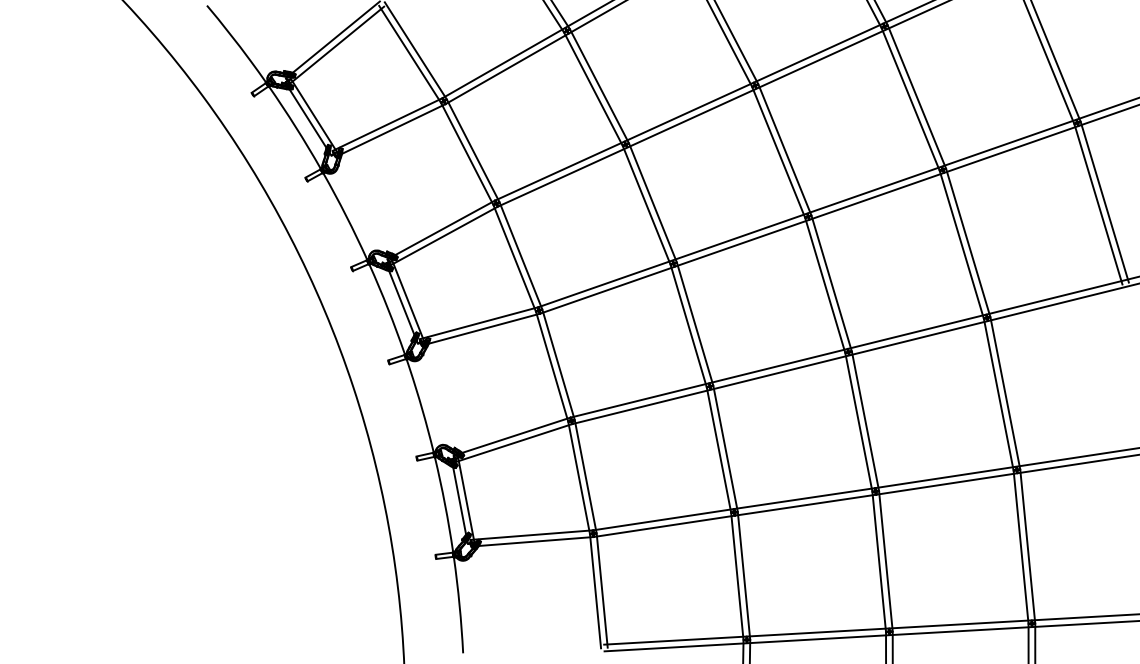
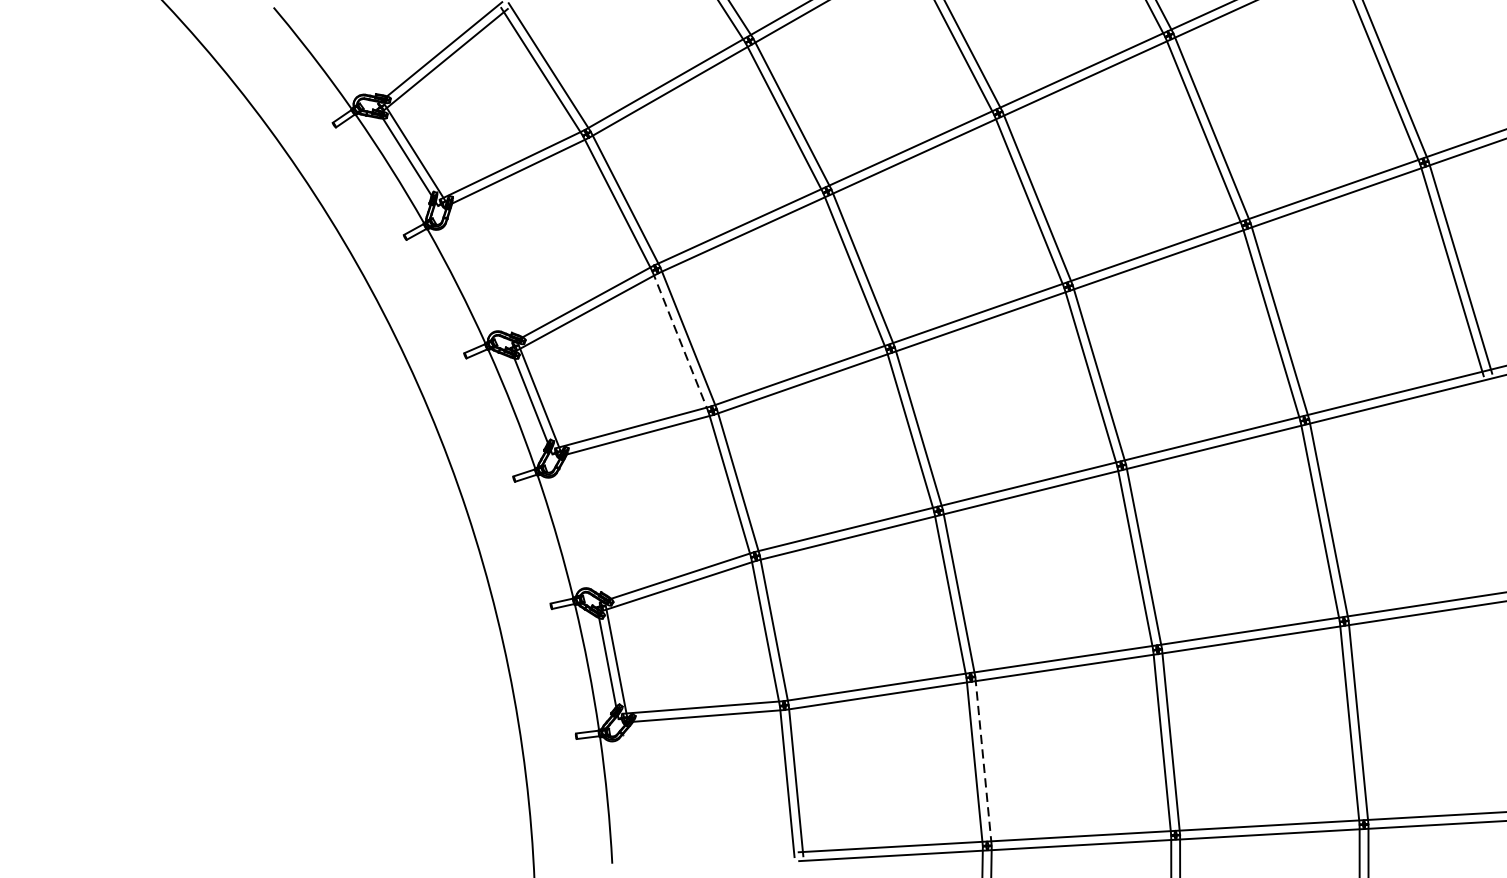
line: (514, 258) -> (680, 341), solid -> dashed
line: (744, 576) -> (984, 762), solid -> dashed

